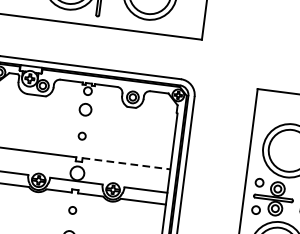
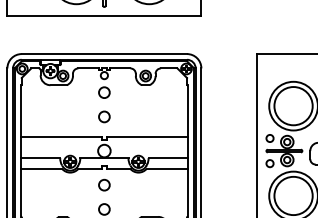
circle: (82, 135) -> (104, 116), size x1.67
line: (127, 163) -> (148, 136), dashed -> solid
circle: (72, 209) -> (104, 184), size x1.67

